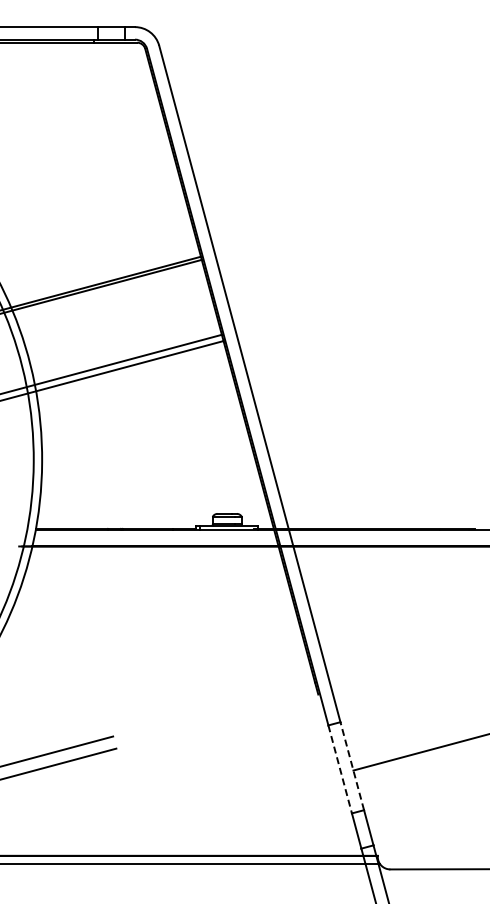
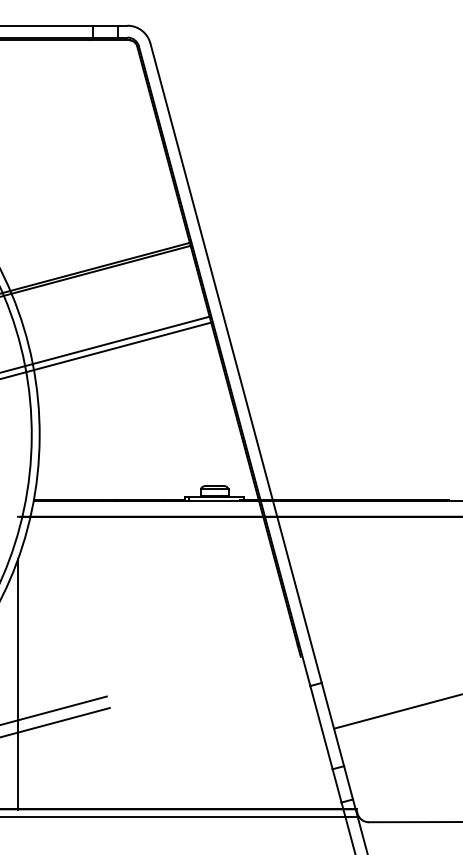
line: (19, 723) -> (18, 684), added
line: (352, 766) -> (333, 724), dashed -> solid
line: (340, 769) -> (321, 727), dashed -> solid

